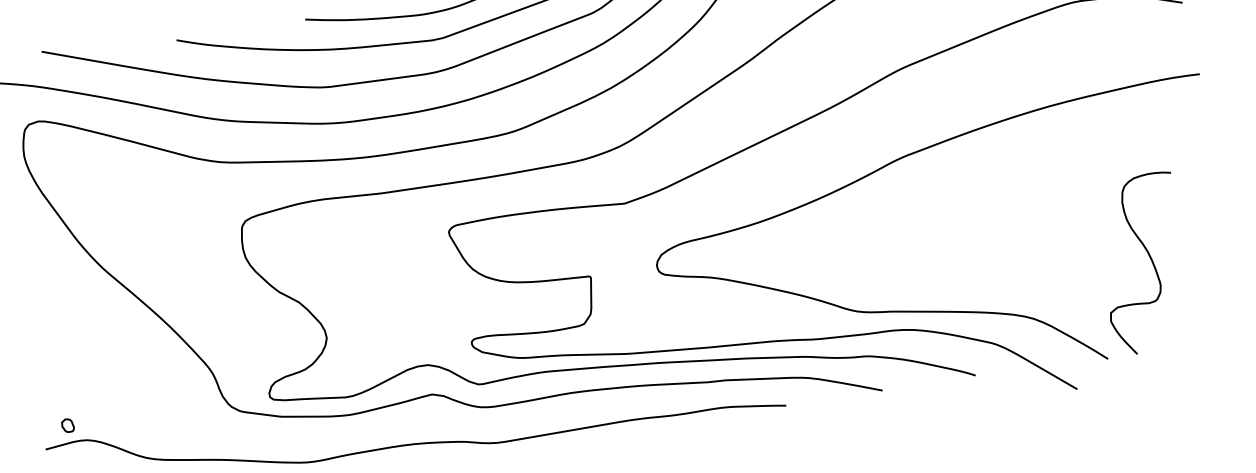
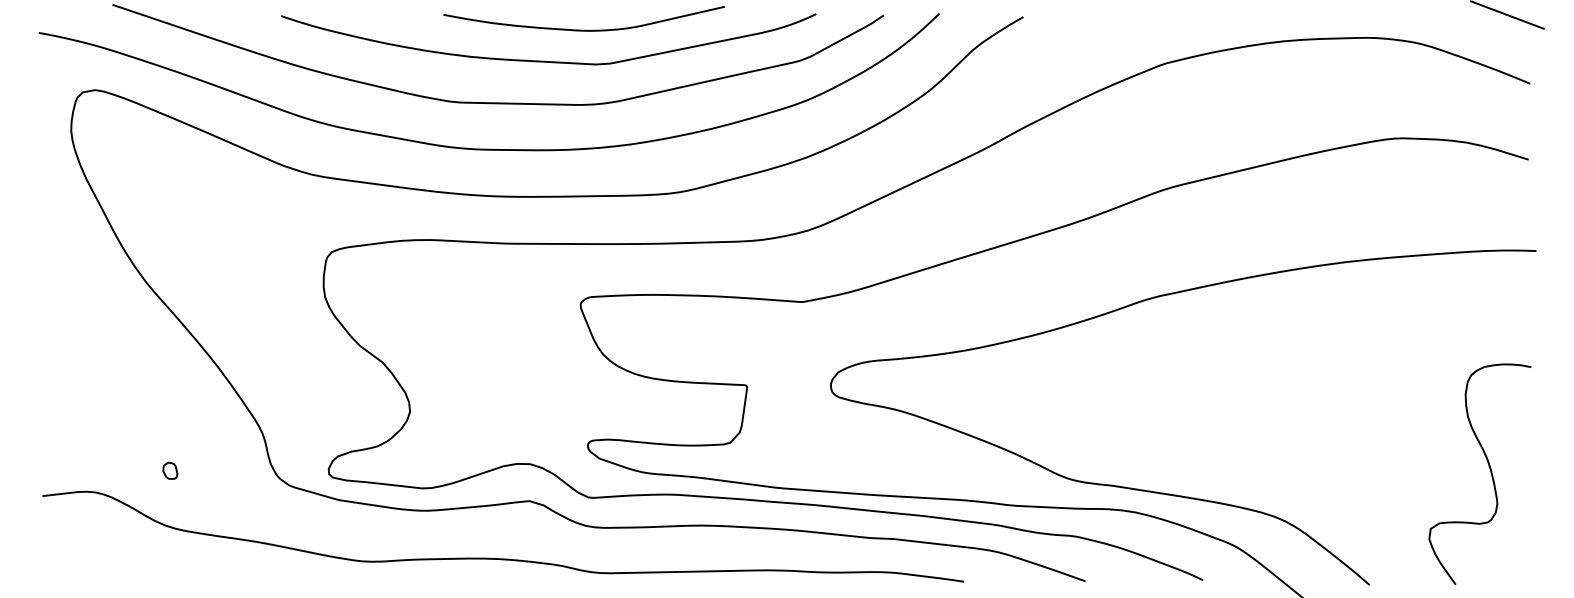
curve: (1150, 258) -> (1489, 469), moved
part: (68, 425) -> (170, 470), moved

